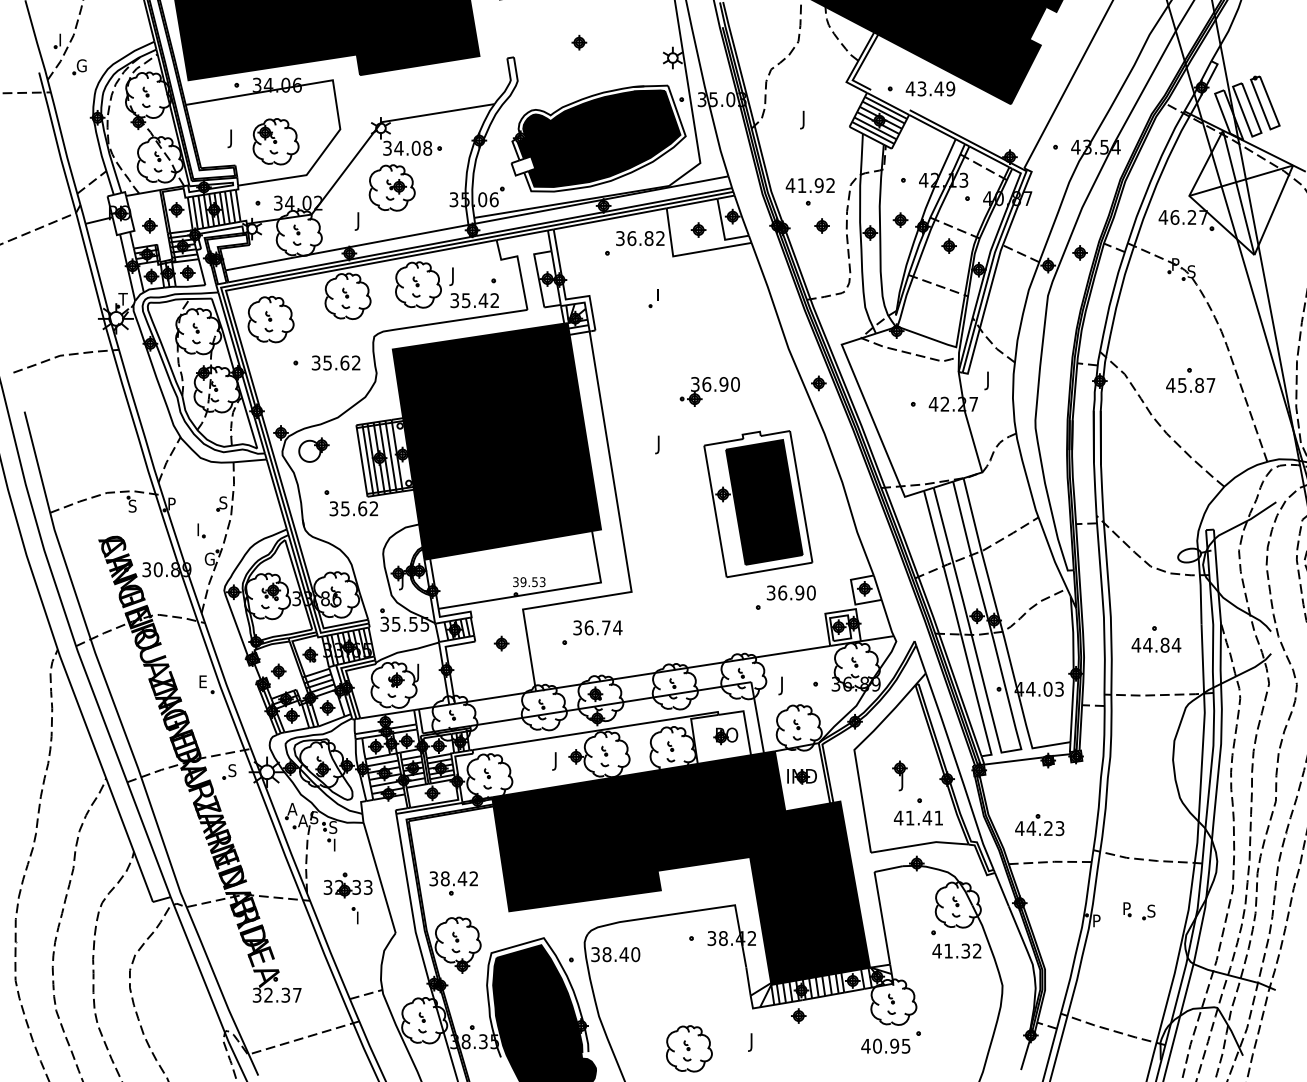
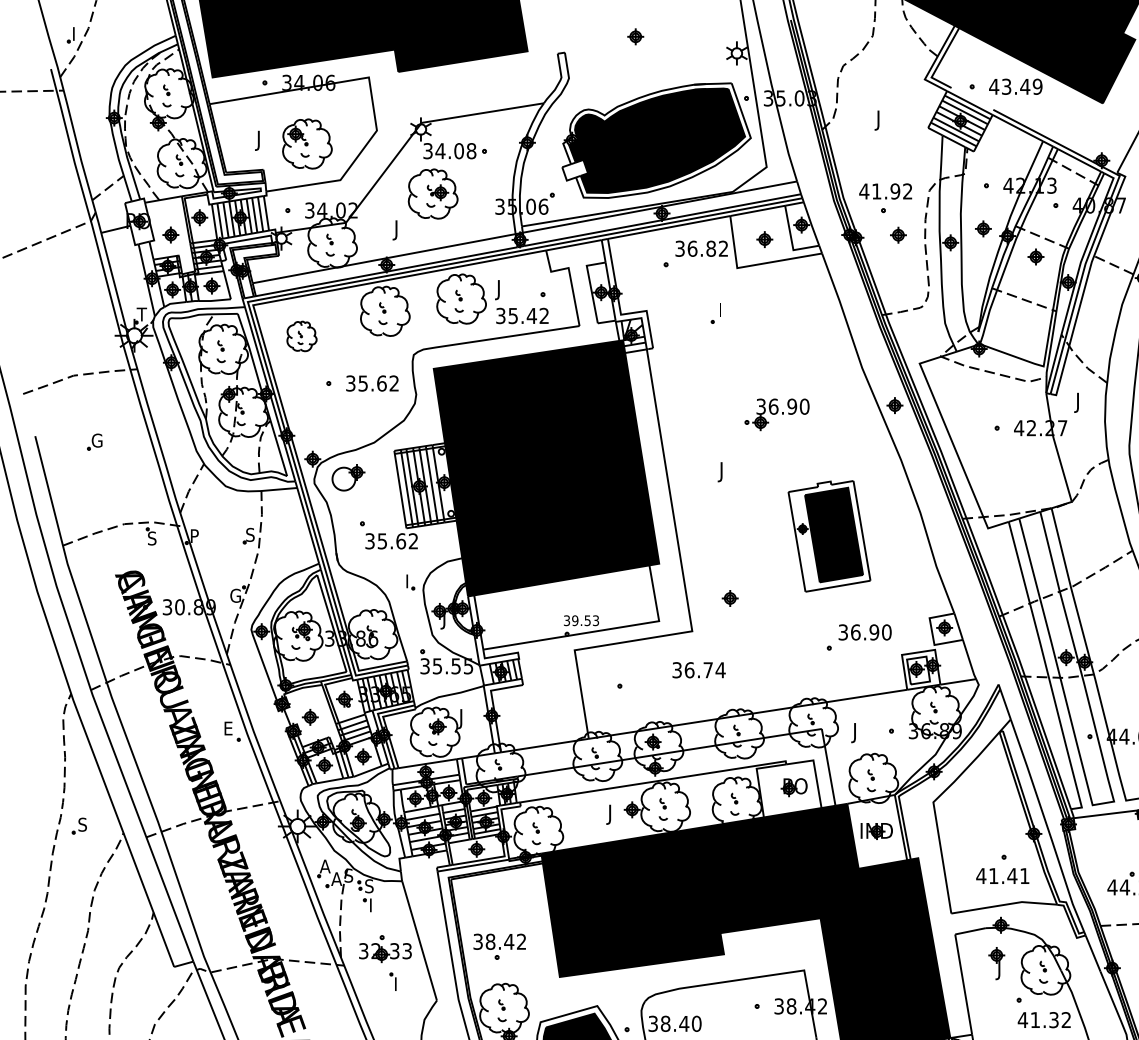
part: (79, 67) -> (94, 442), moved
part: (270, 319) -> (301, 336), size x0.6
part: (758, 504) -> (829, 536), size x0.7
part: (201, 530) -> (410, 582), moved
text: (597, 627) -> (698, 669), moved
part: (501, 643) -> (730, 598), moved
part: (229, 771) -> (79, 825), moved
part: (899, 775) -> (996, 963), moved

